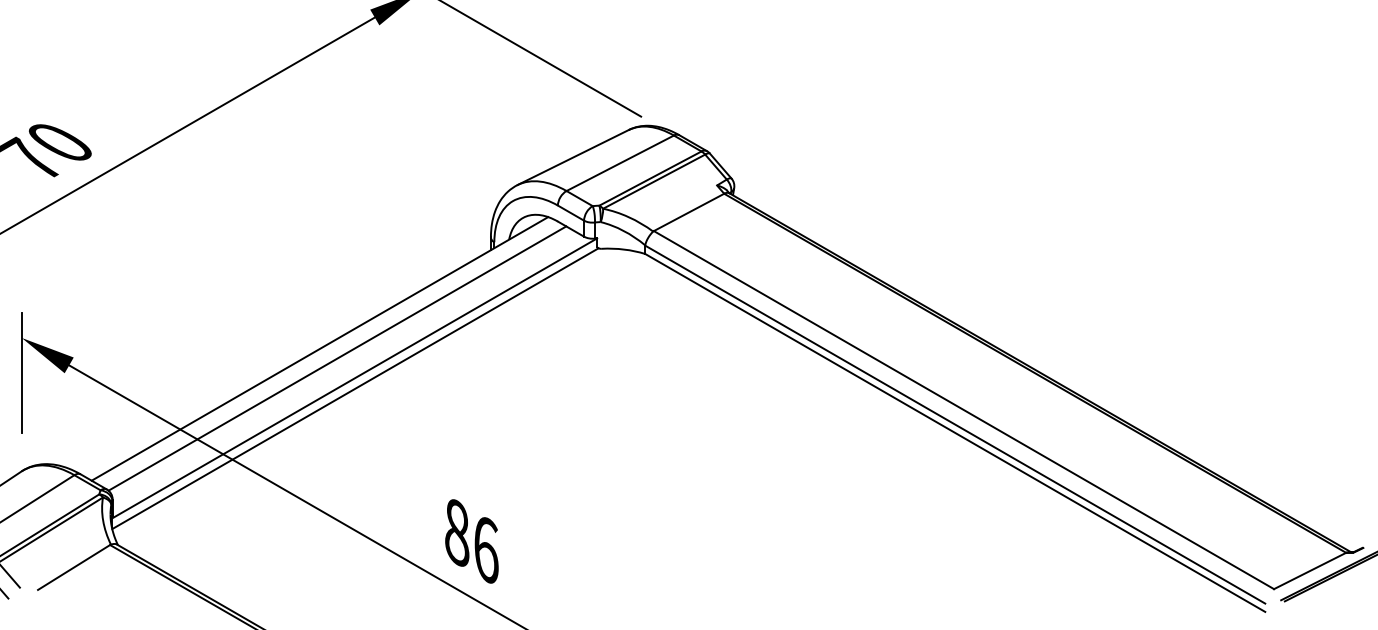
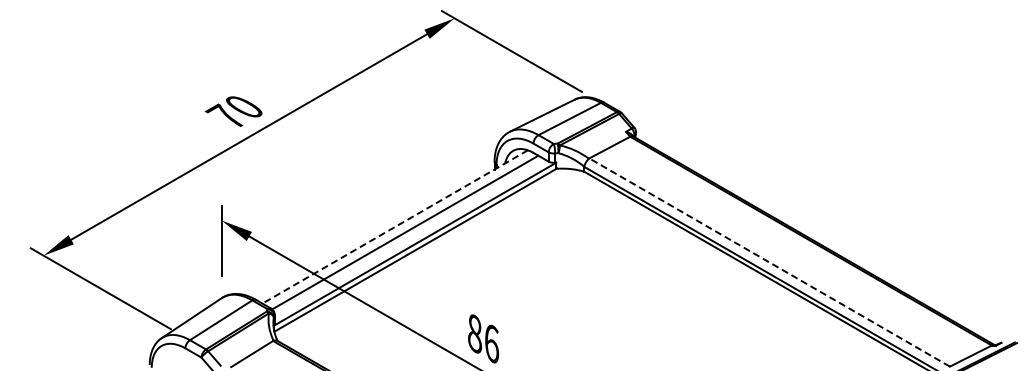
line: (318, 349) -> (394, 227), solid -> dashed
line: (963, 410) -> (769, 262), solid -> dashed

